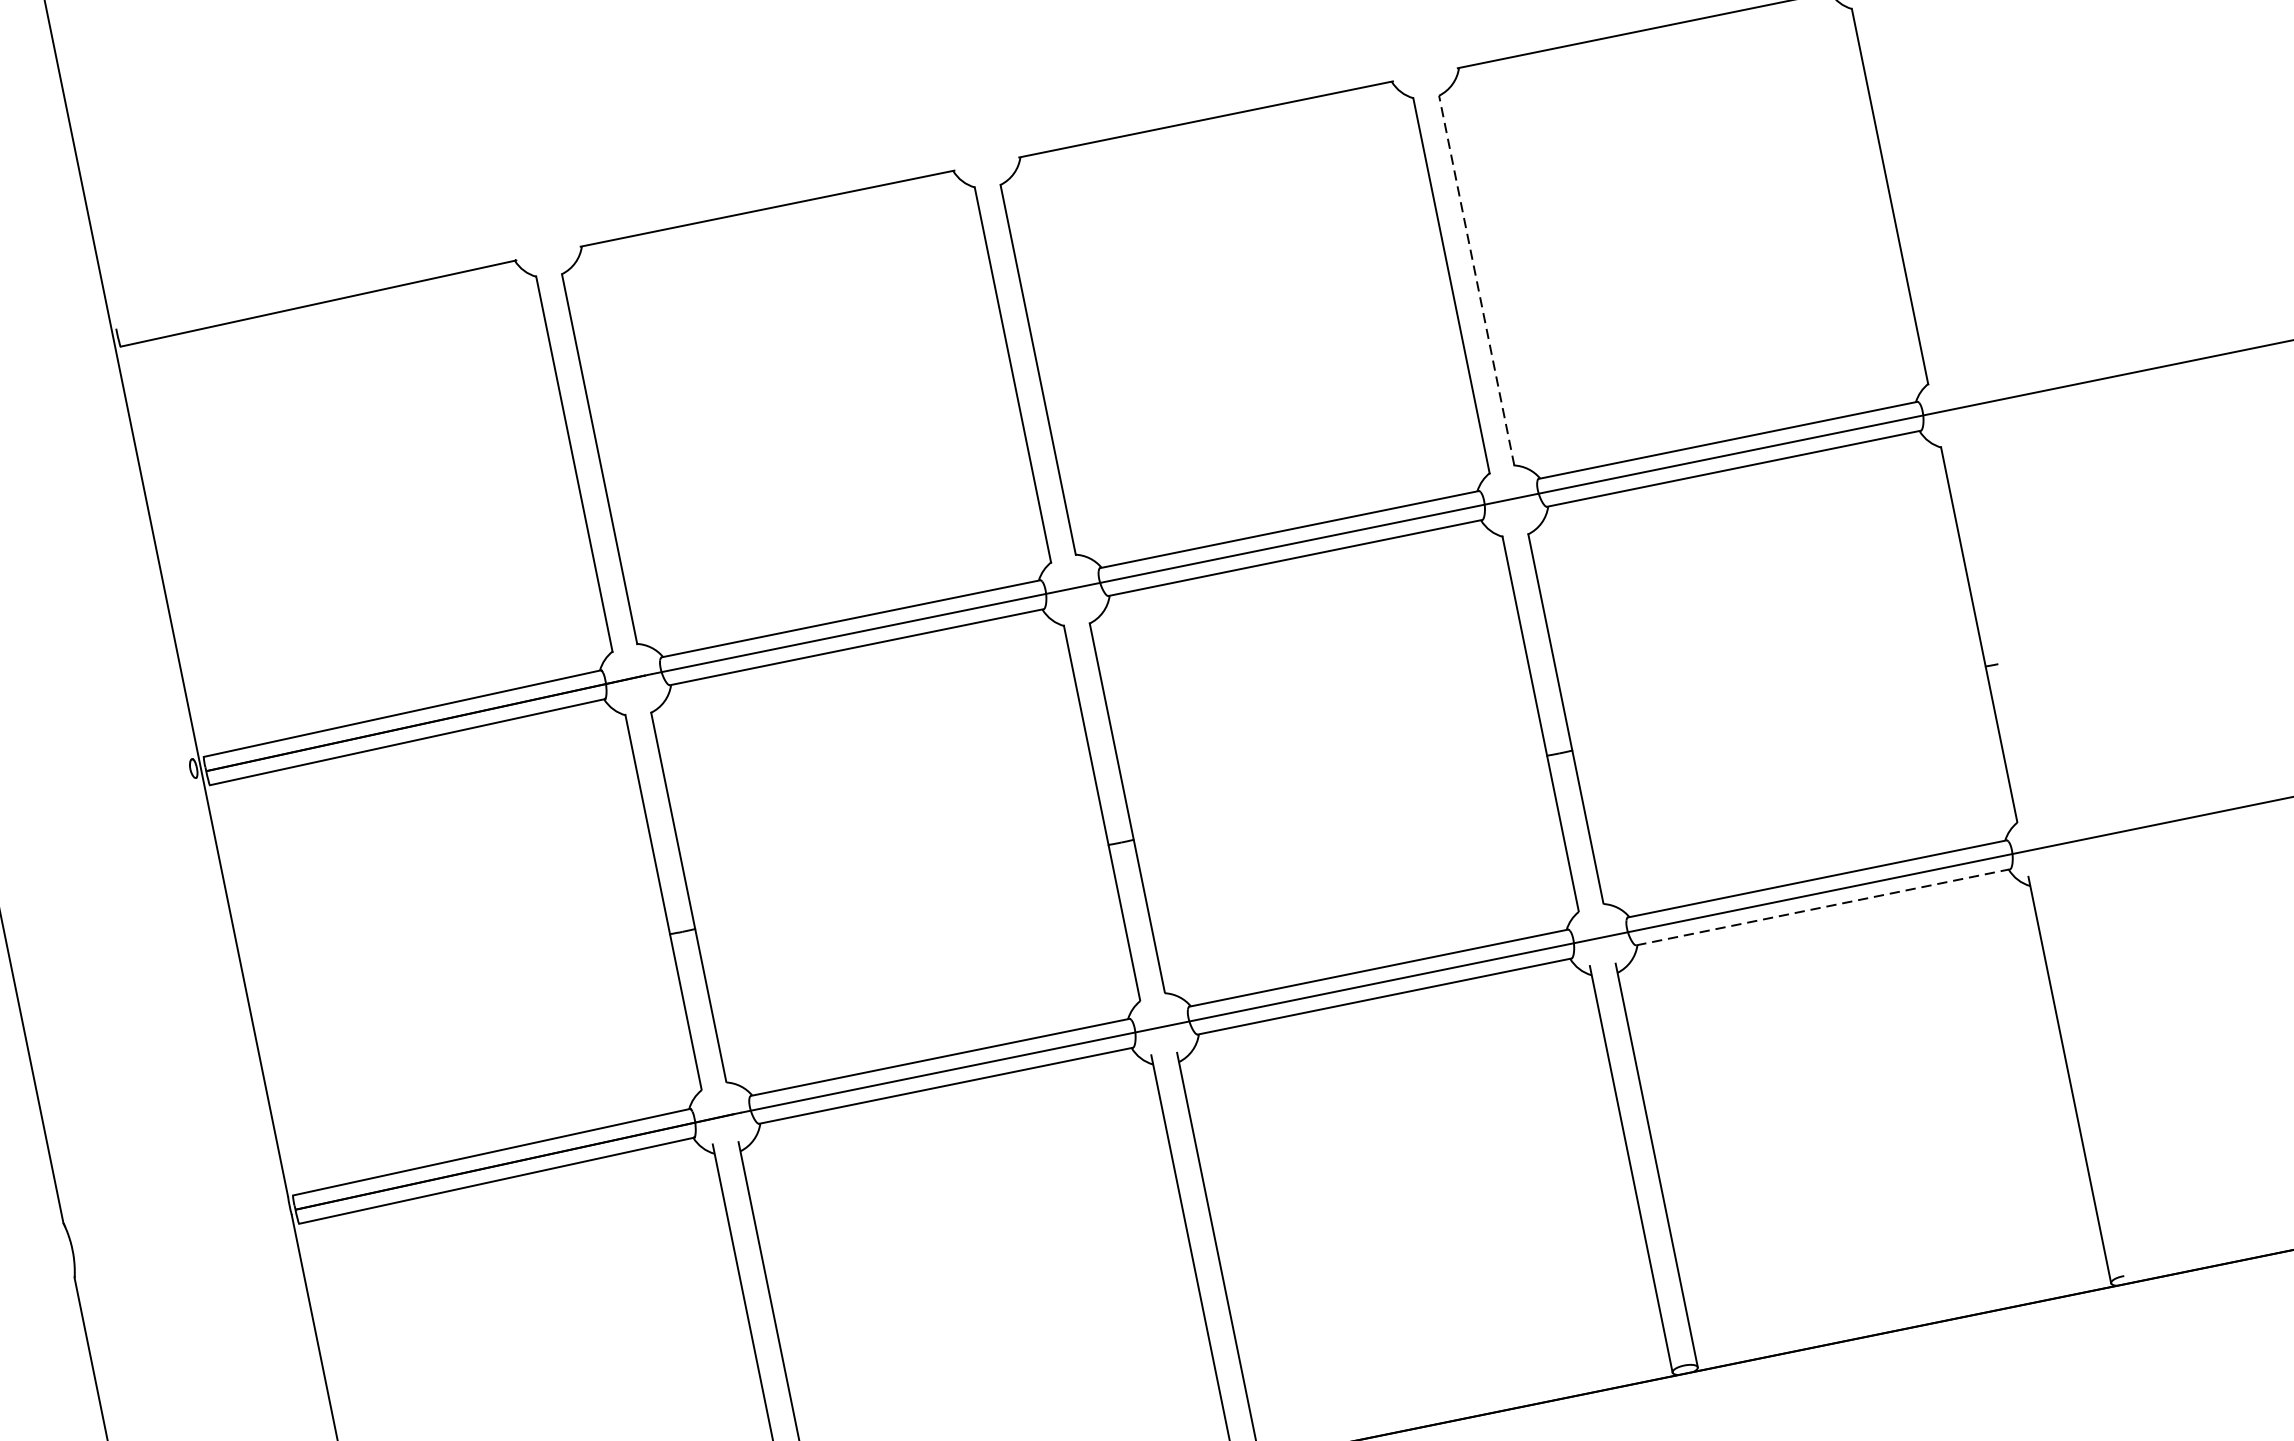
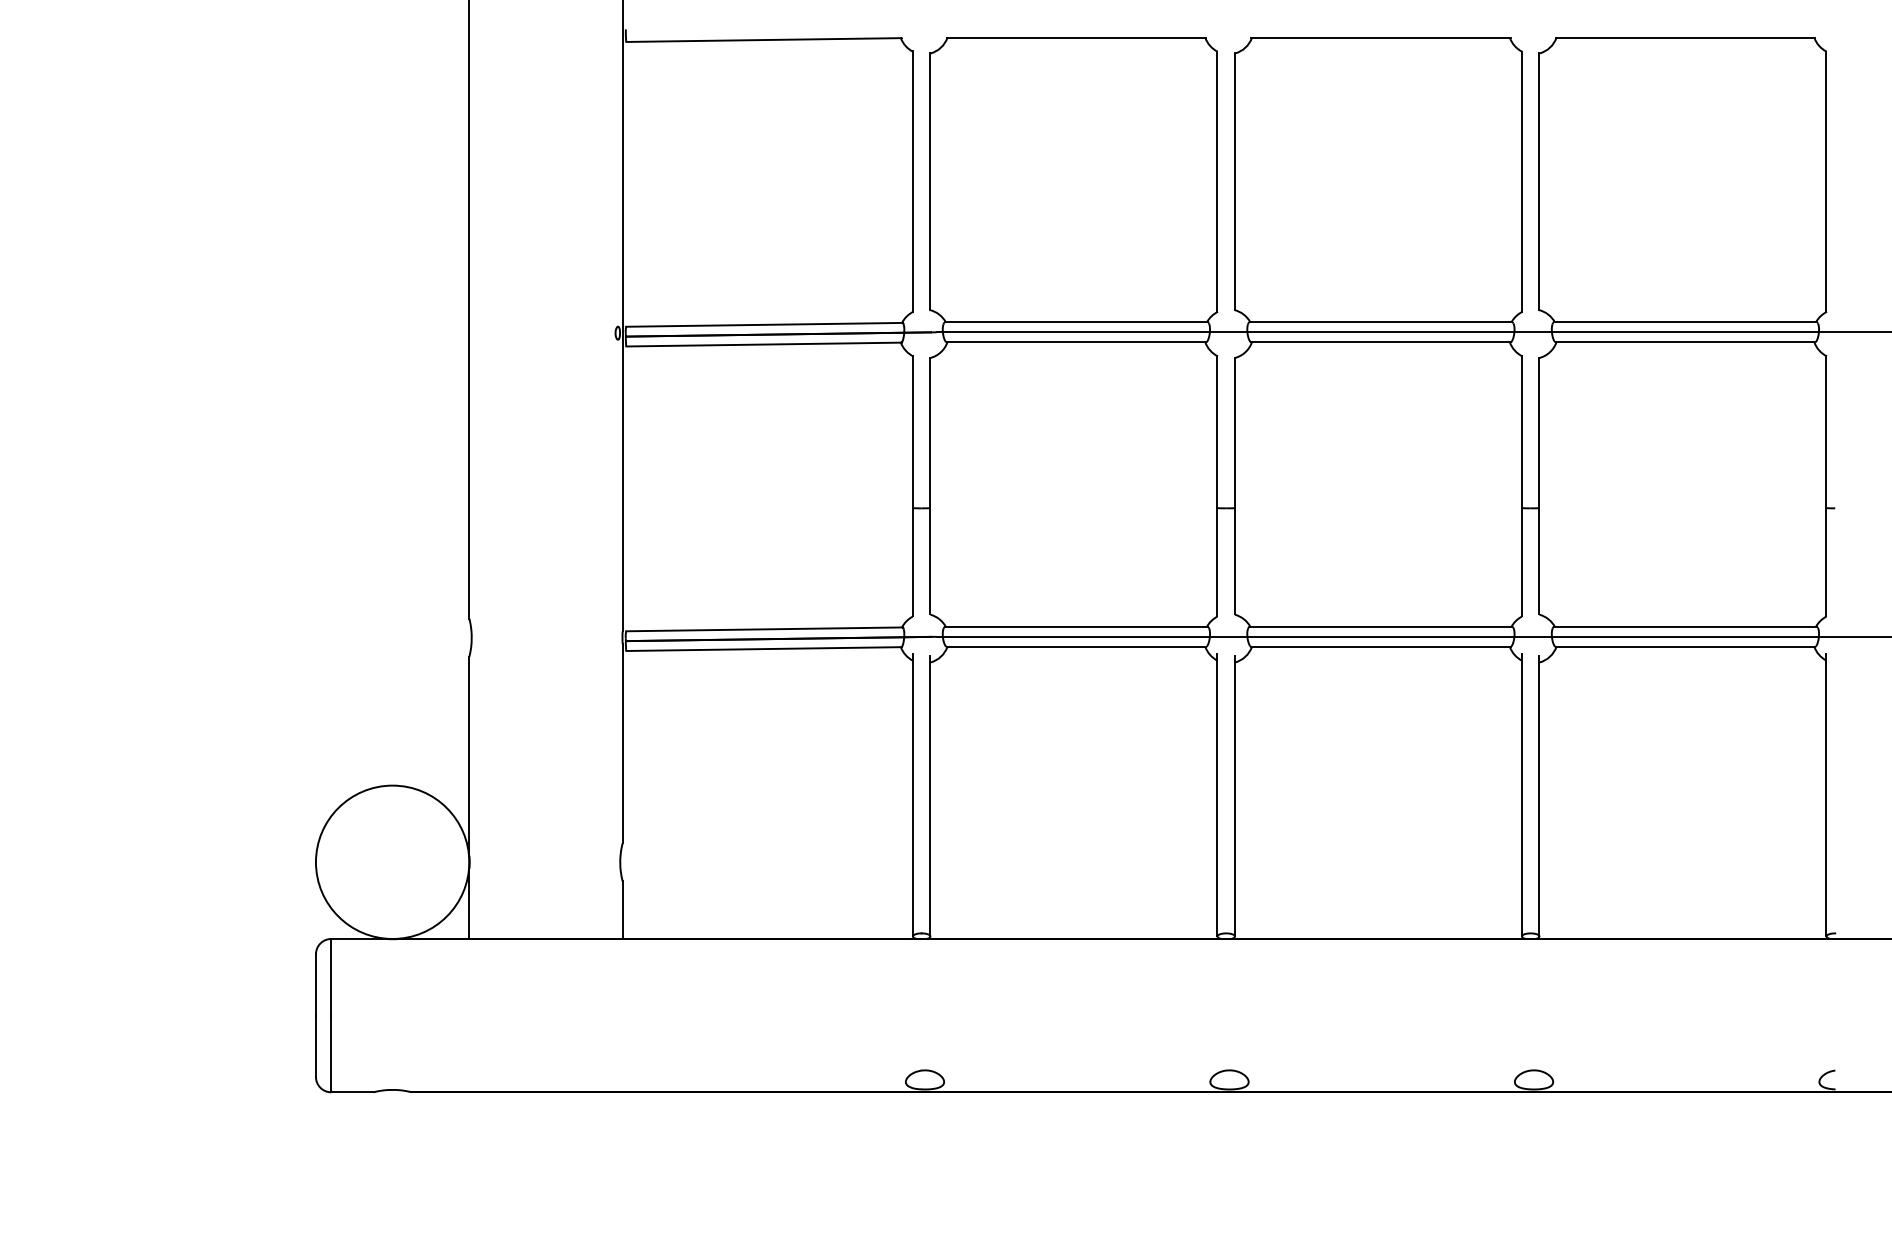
line: (1476, 280) -> (1539, 181), dashed -> solid
line: (1823, 906) -> (1685, 646), dashed -> solid

